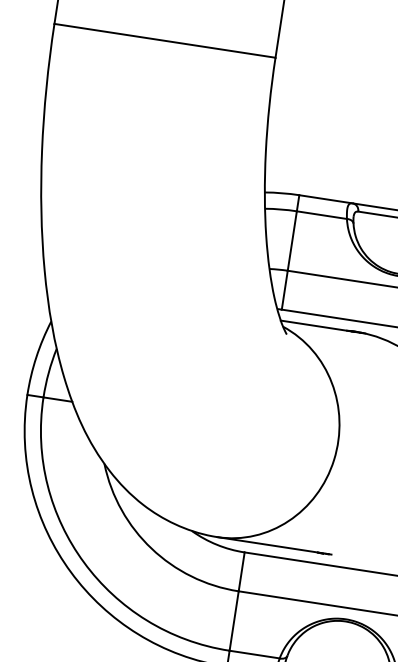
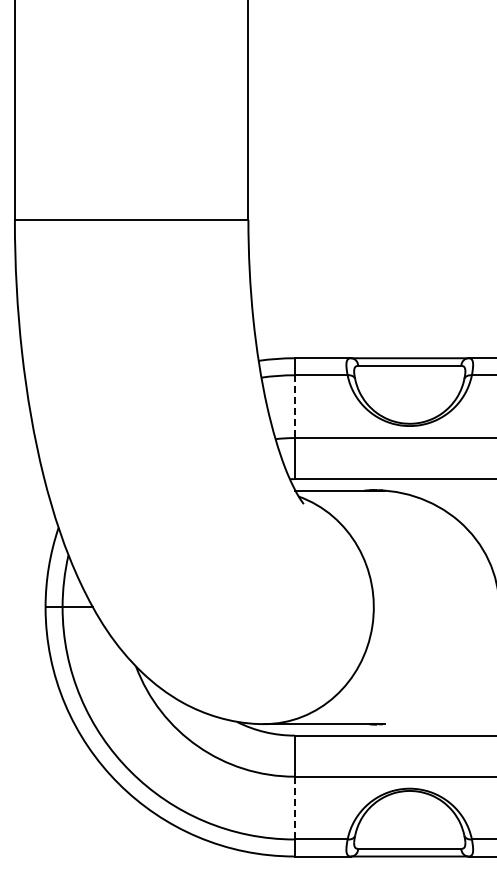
line: (291, 241) -> (294, 407), solid -> dashed
line: (233, 621) -> (294, 808), solid -> dashed

